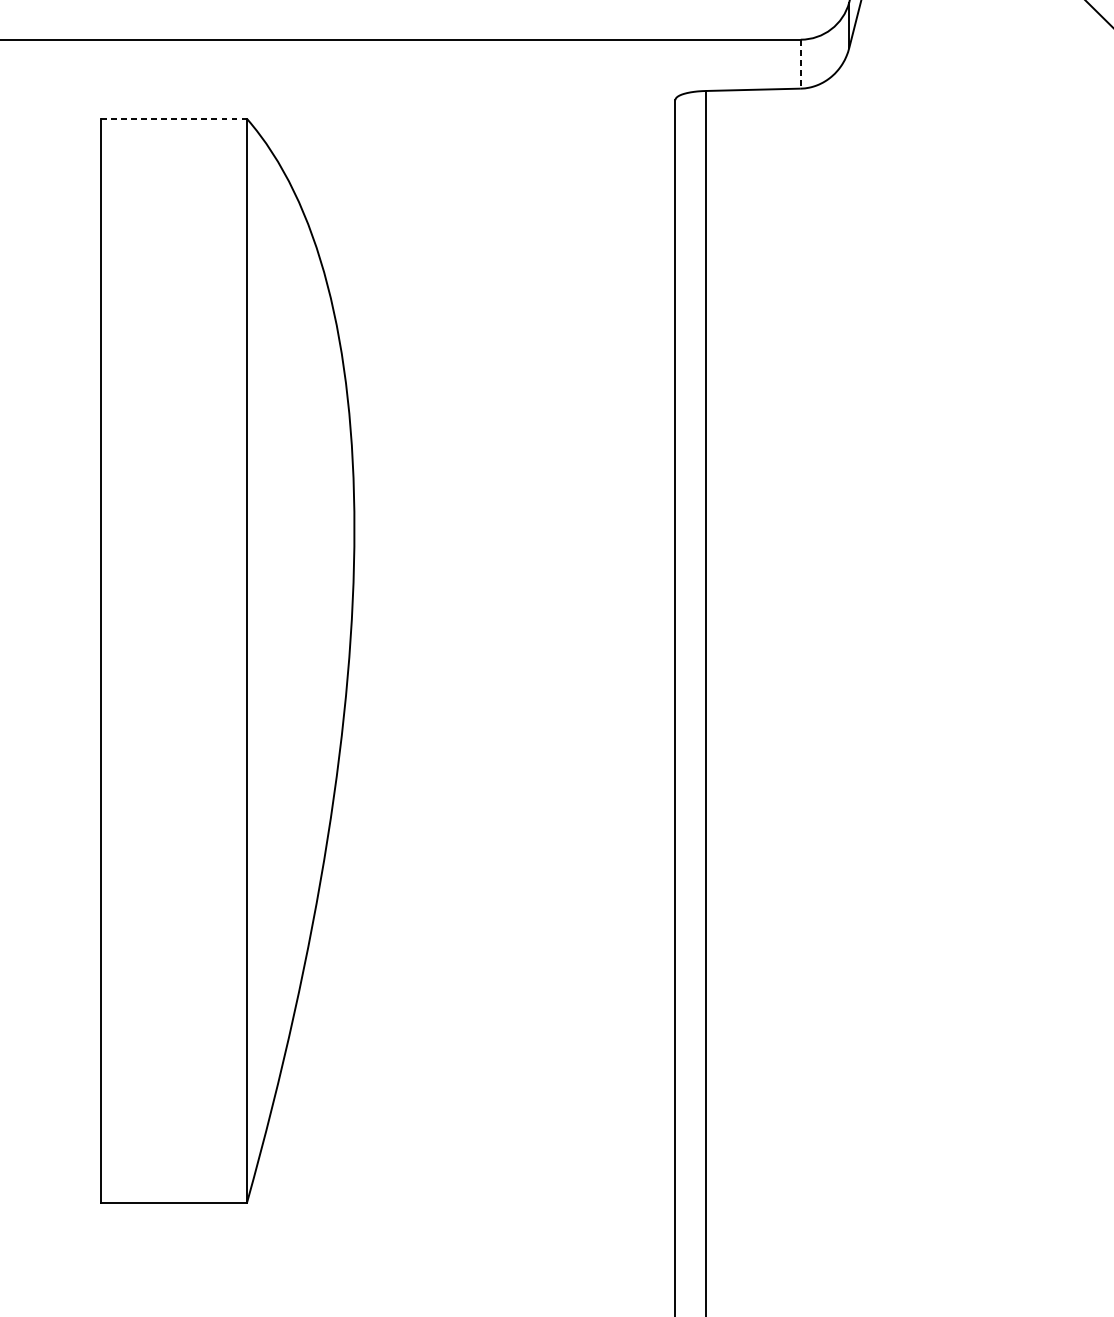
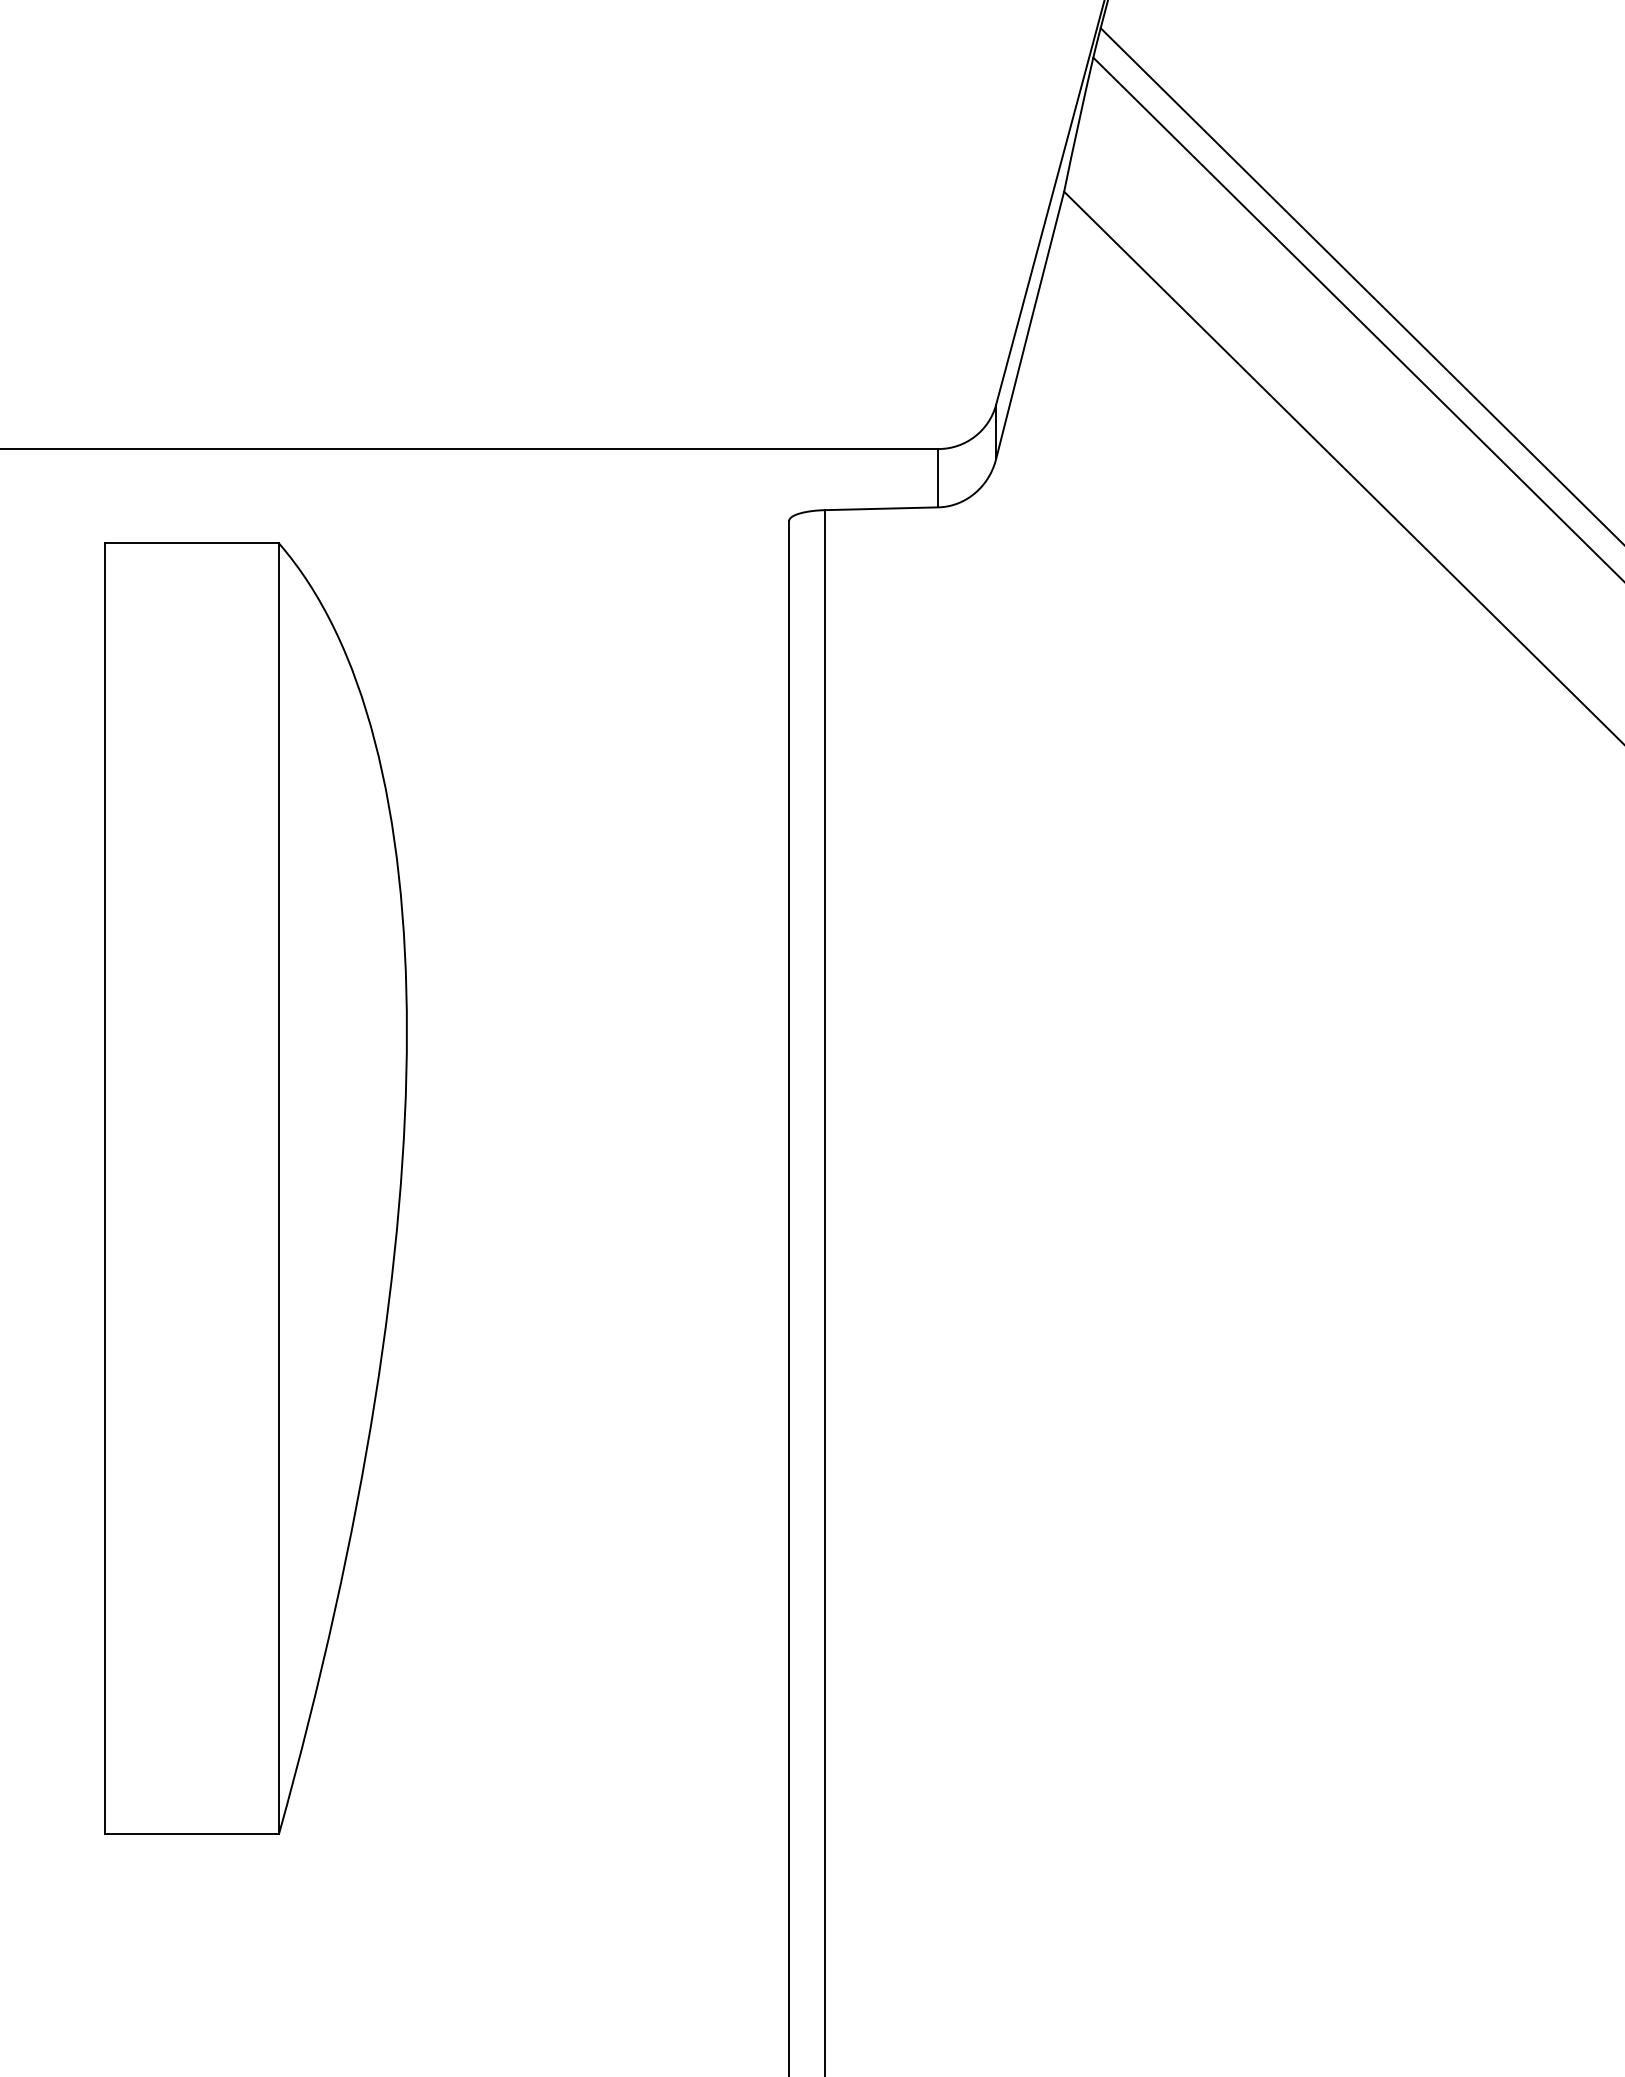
line: (800, 64) -> (938, 478), dashed -> solid
line: (174, 118) -> (192, 543), dashed -> solid

